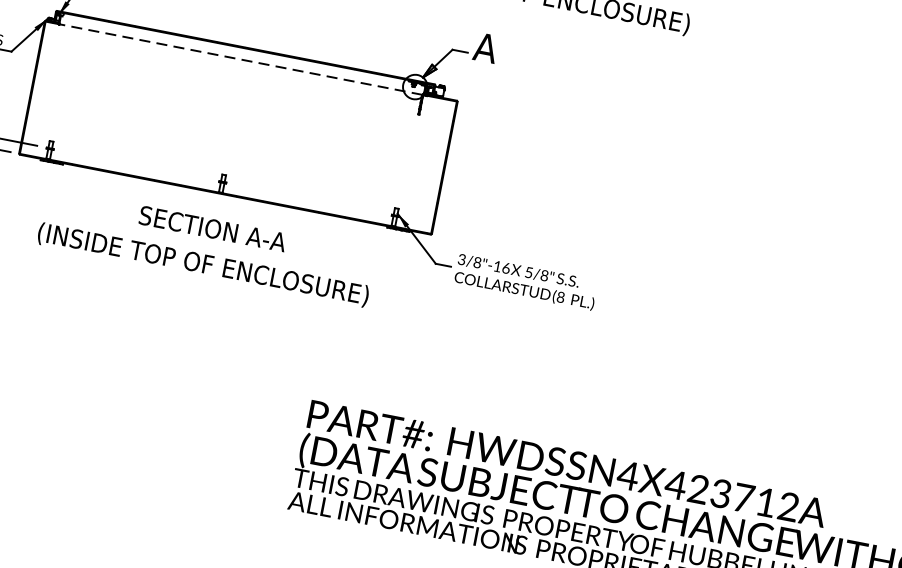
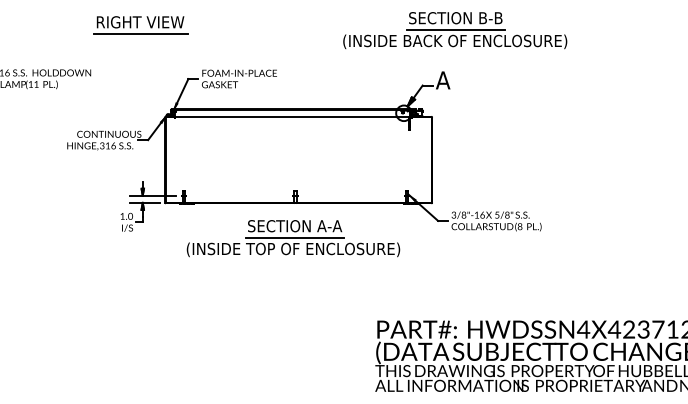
line: (240, 59) -> (291, 117), dashed -> solid
line: (209, 248) -> (295, 238), added

